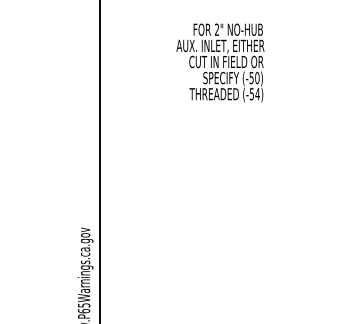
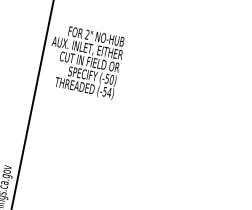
text: (220, 62) -> (84, 61), moved

